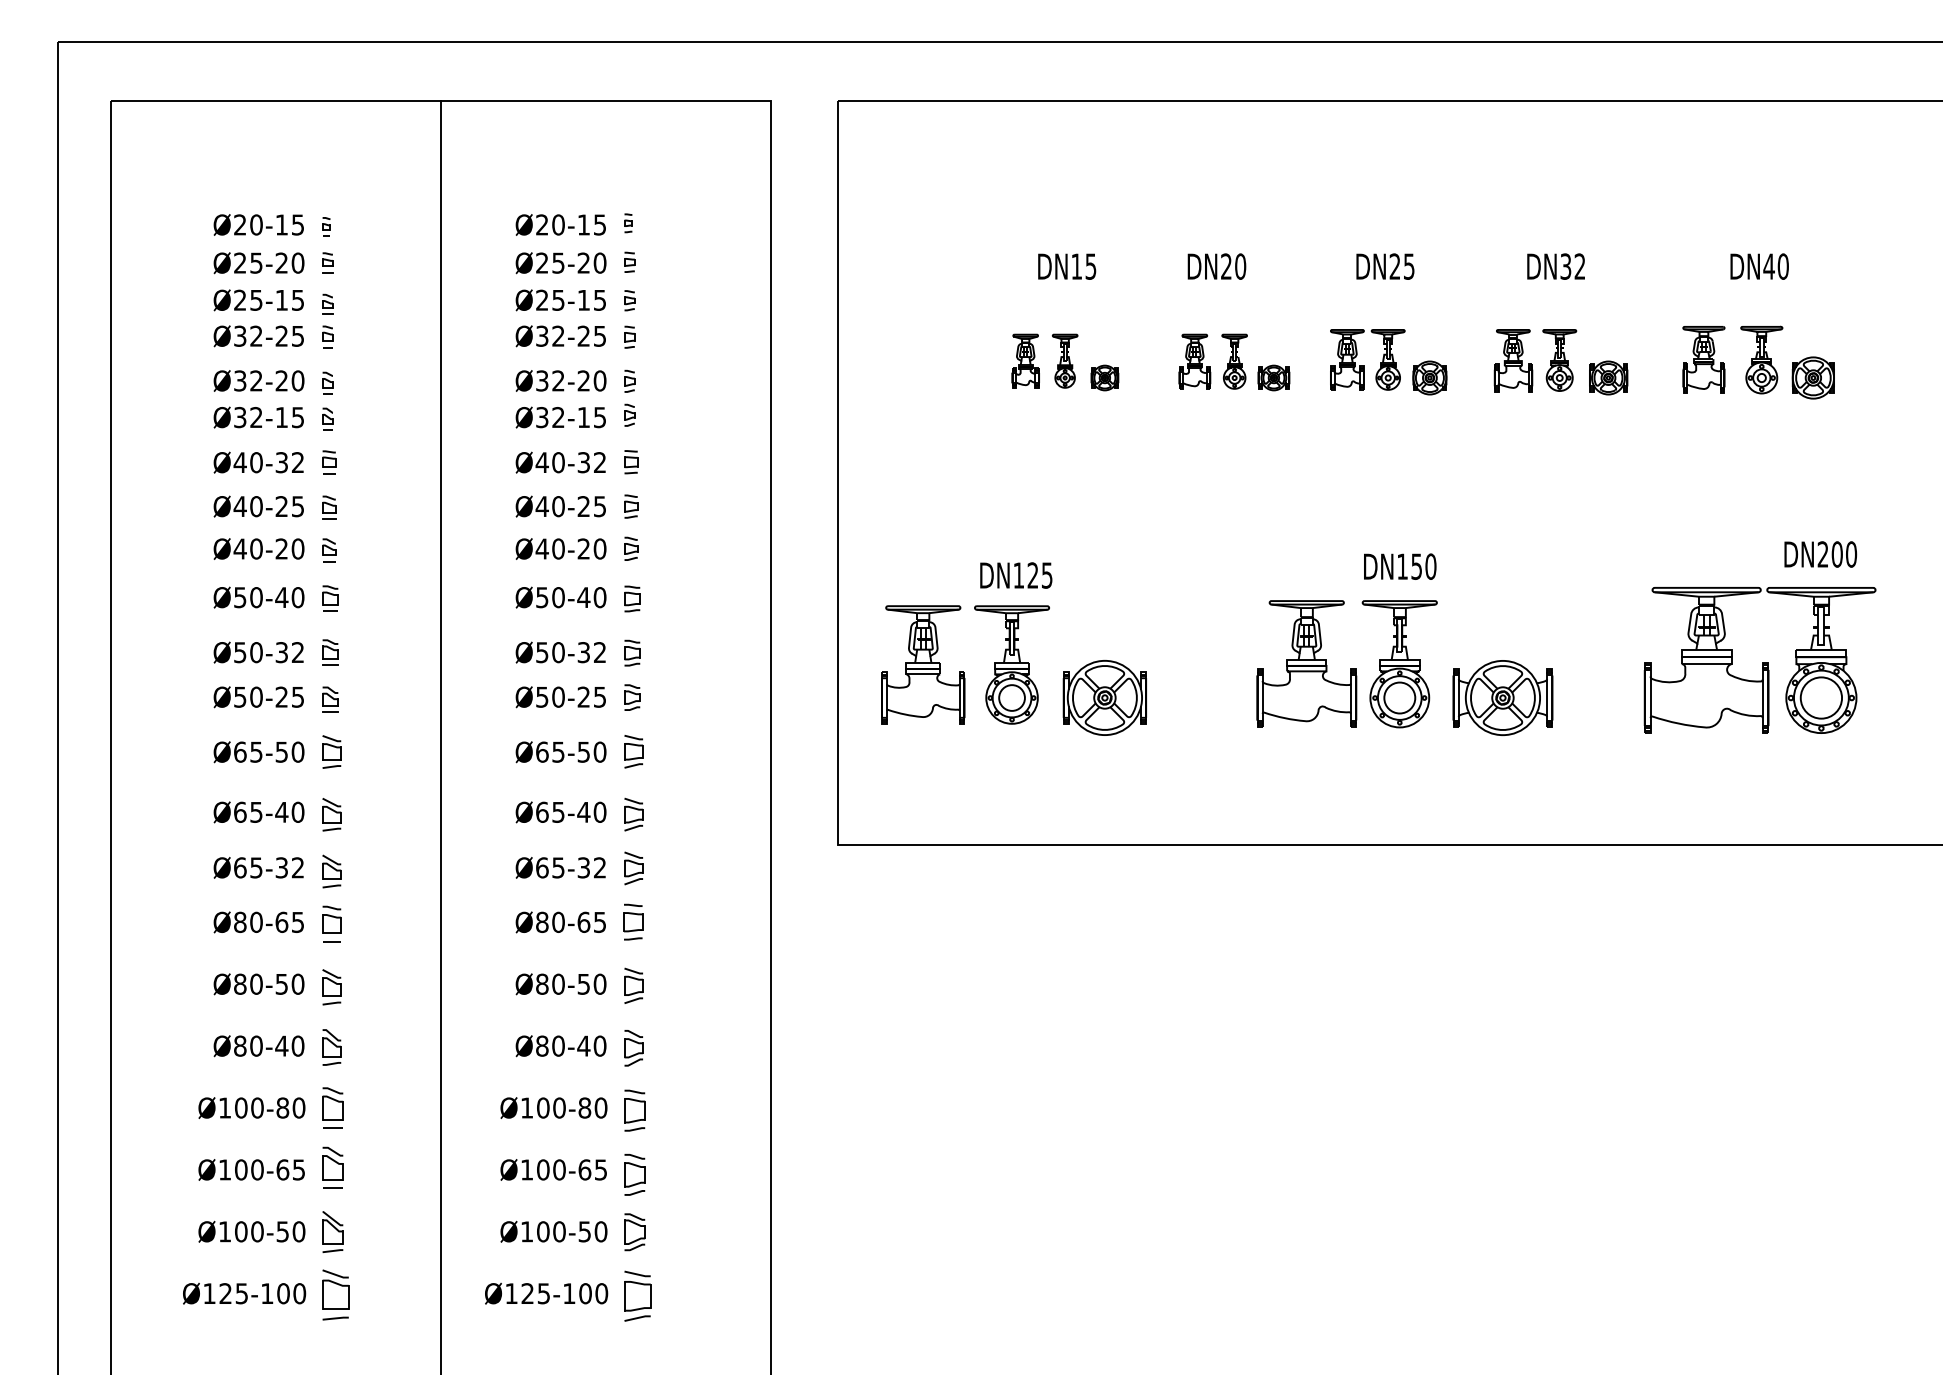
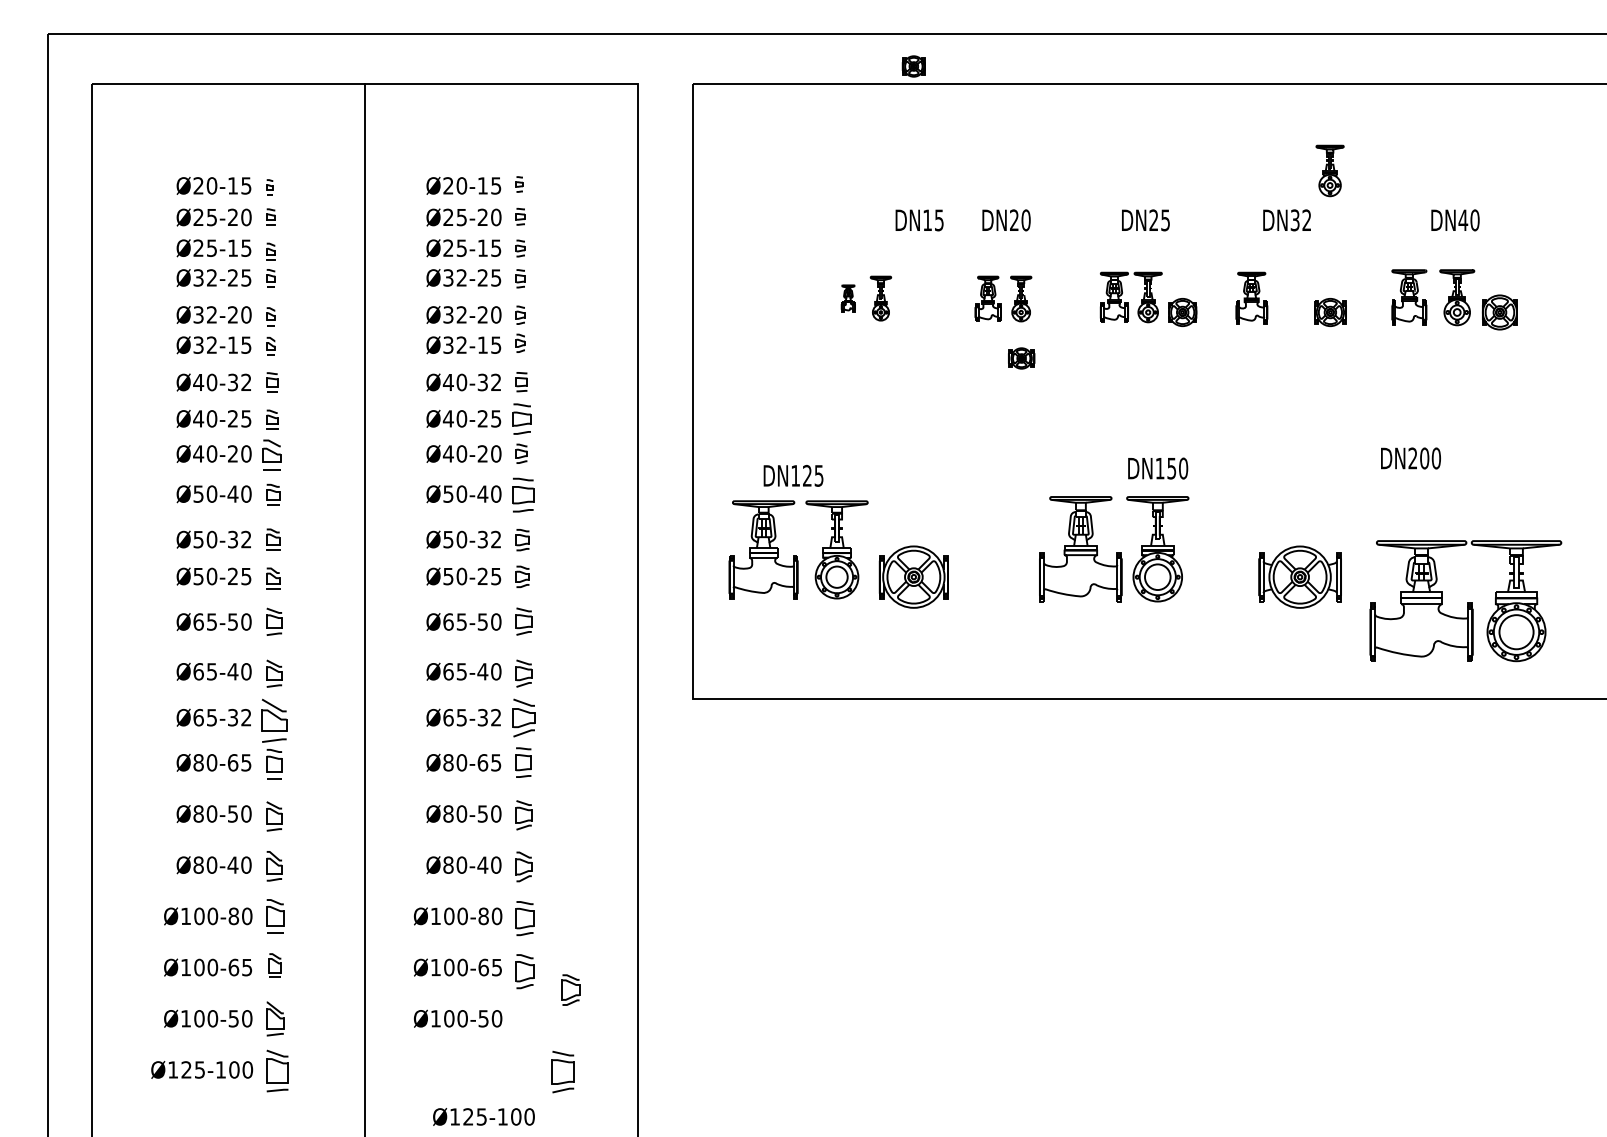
text: (1067, 266) -> (919, 220), moved
part: (1559, 359) -> (1329, 170), moved
part: (1025, 361) -> (848, 298), size x0.6
part: (1104, 378) -> (913, 66), moved
part: (1273, 378) -> (1021, 358), moved
part: (630, 506) -> (521, 418), size x1.6
part: (329, 549) -> (272, 454), size x1.6
text: (1820, 554) -> (1410, 458), moved
text: (1016, 575) -> (793, 475), moved
part: (631, 599) -> (522, 495), size x1.6
part: (1759, 660) -> (1465, 601), moved
part: (1502, 697) -> (1299, 576), moved
part: (633, 868) -> (523, 718), size x1.4
part: (331, 871) -> (274, 720), size x1.6
part: (333, 1167) -> (275, 965), size x0.7
part: (634, 1231) -> (570, 989), moved
text: (545, 1293) -> (483, 1116), moved
part: (636, 1295) -> (562, 1071), moved

